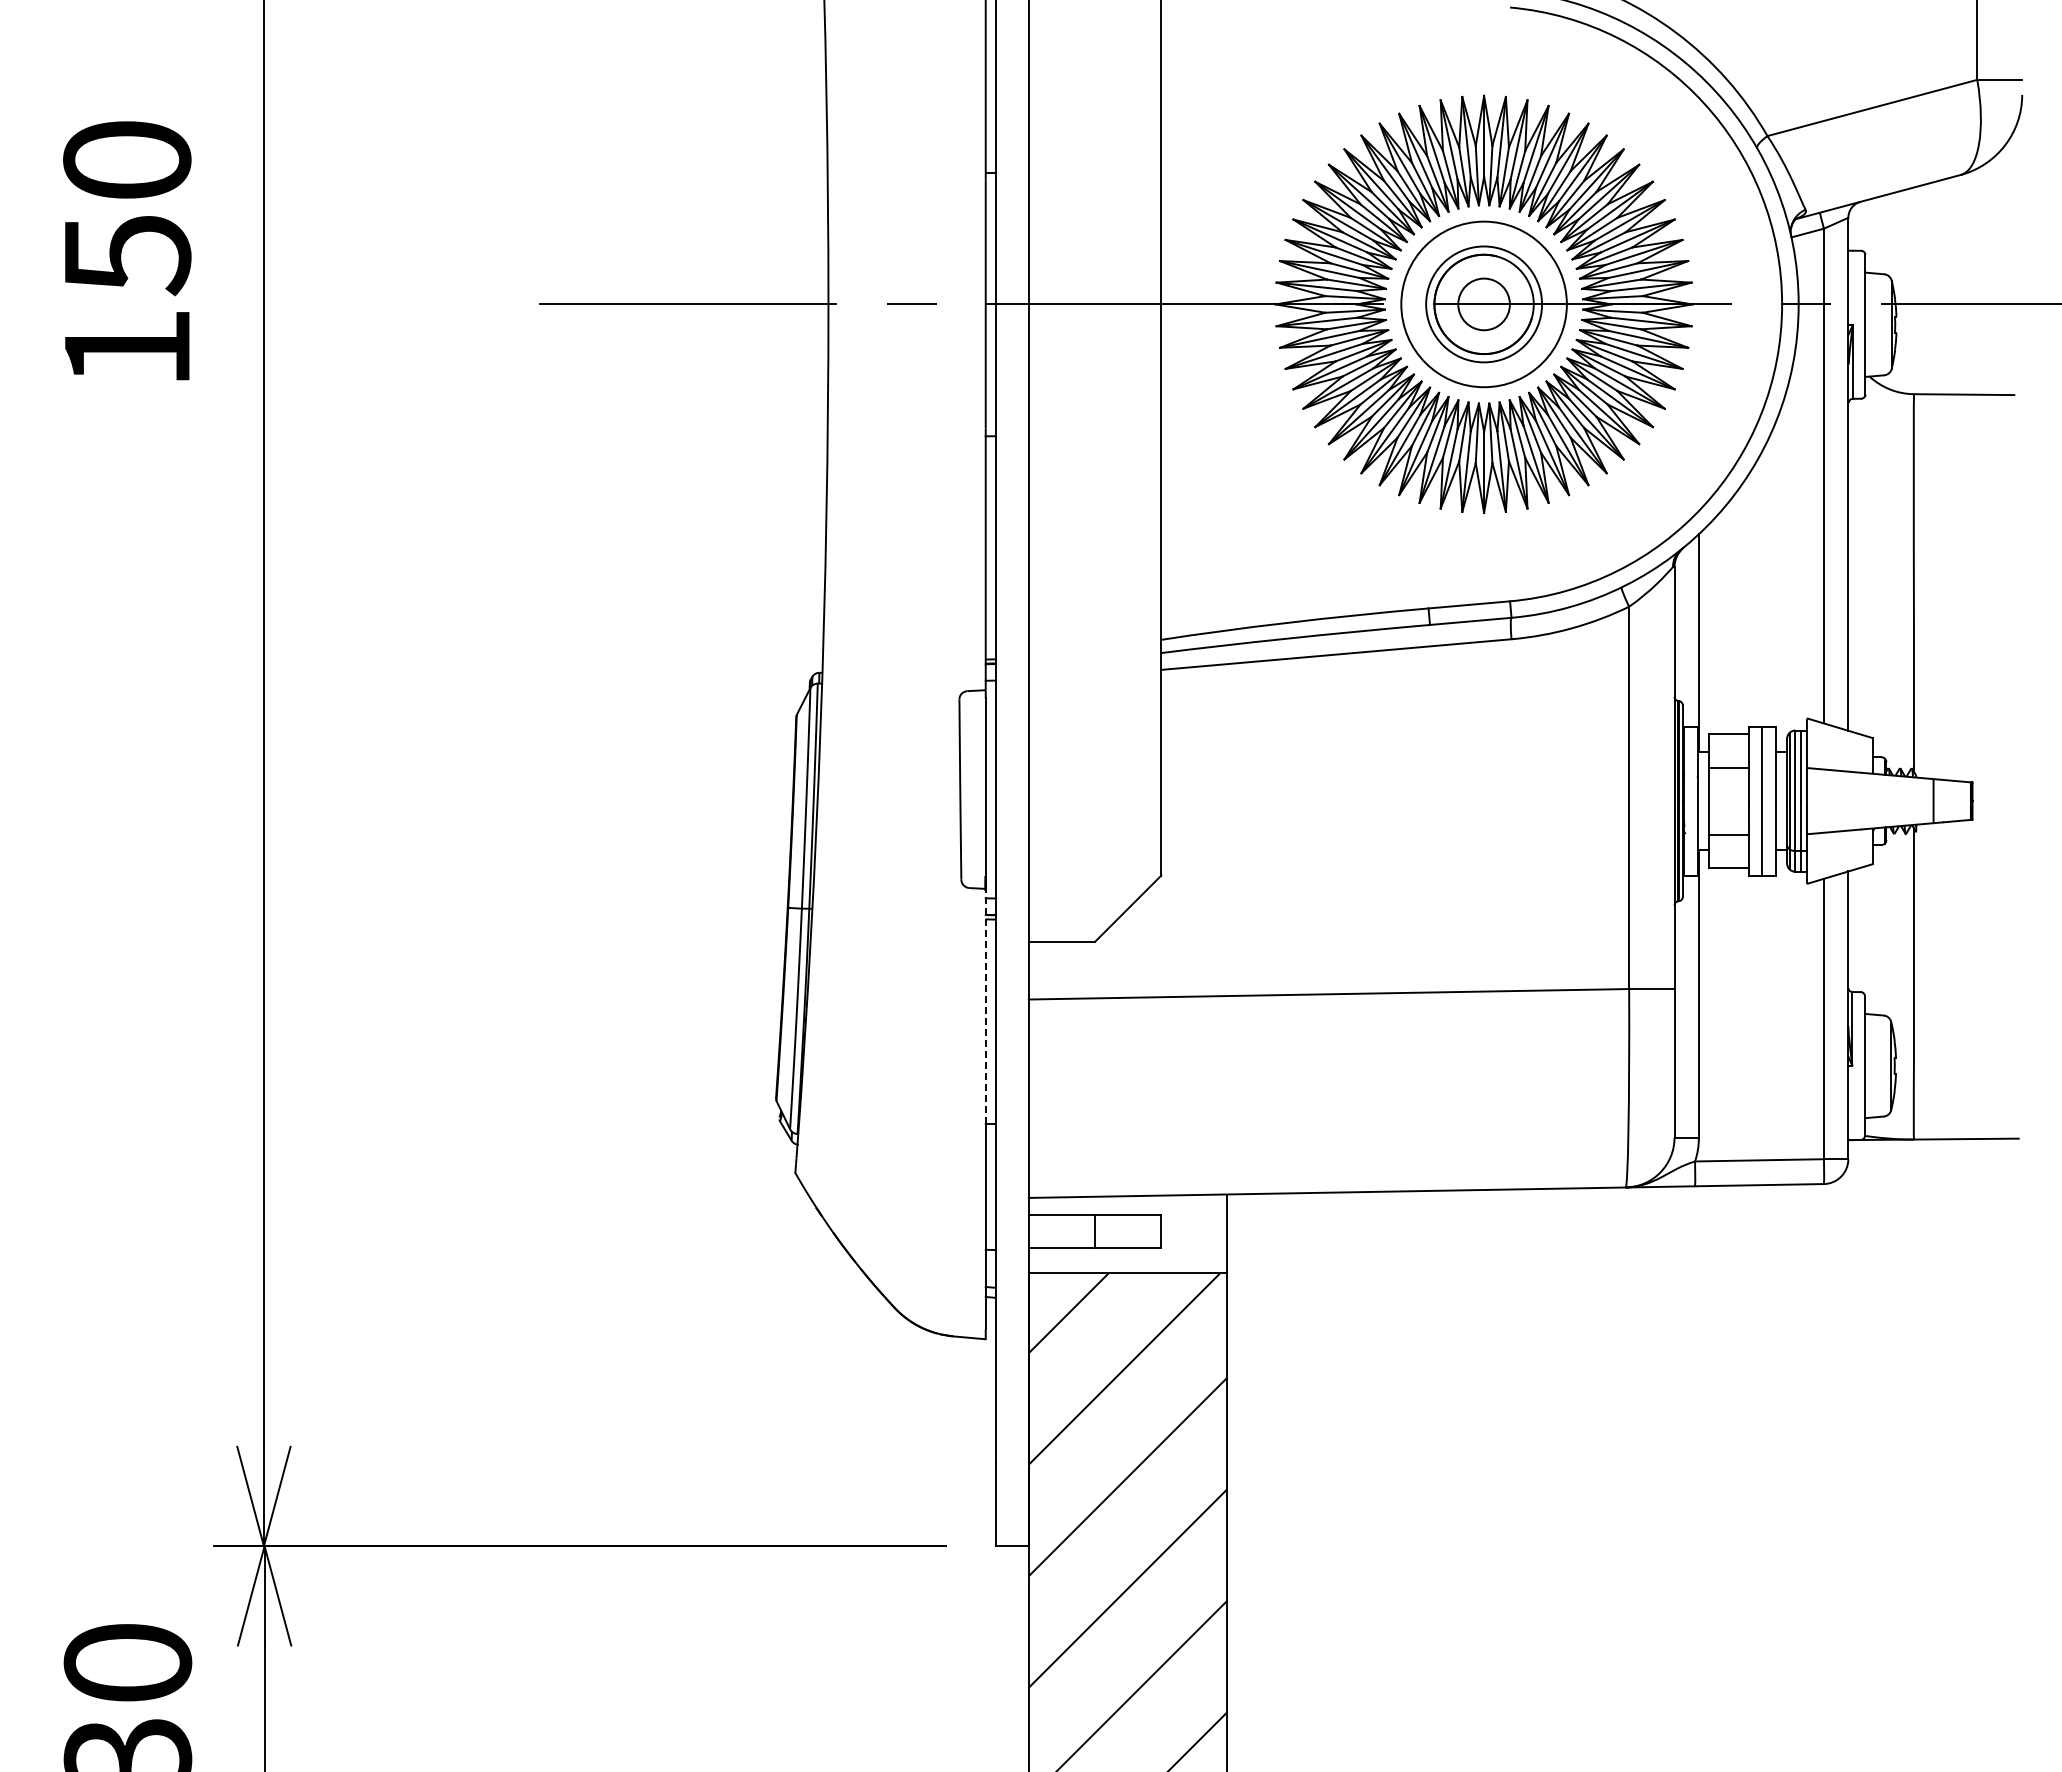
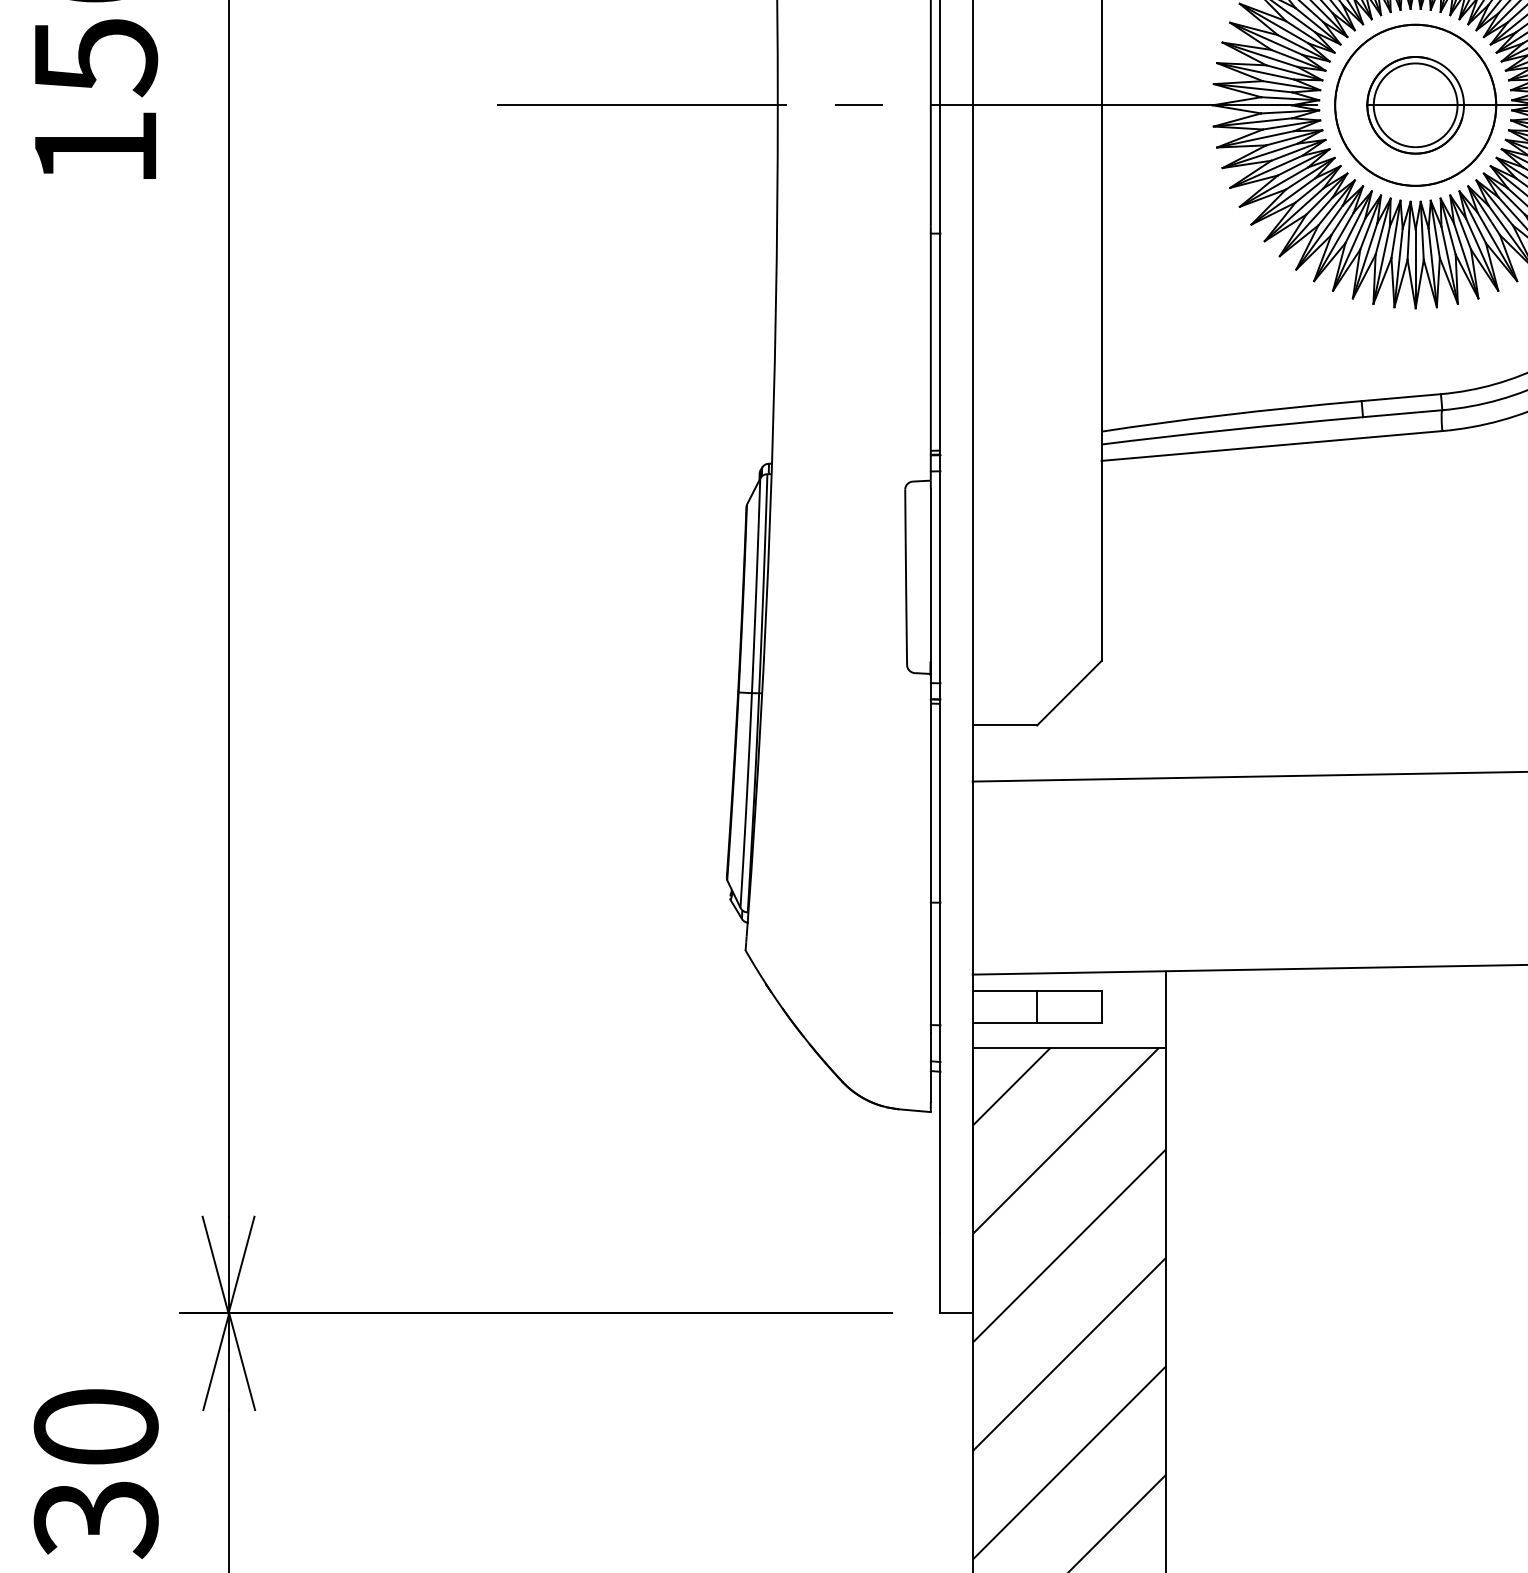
circle: (1483, 304) -> (1415, 105), size x1.43
circle: (1484, 304) -> (1416, 105), size x1.67
line: (985, 1006) -> (930, 788), dashed -> solid

